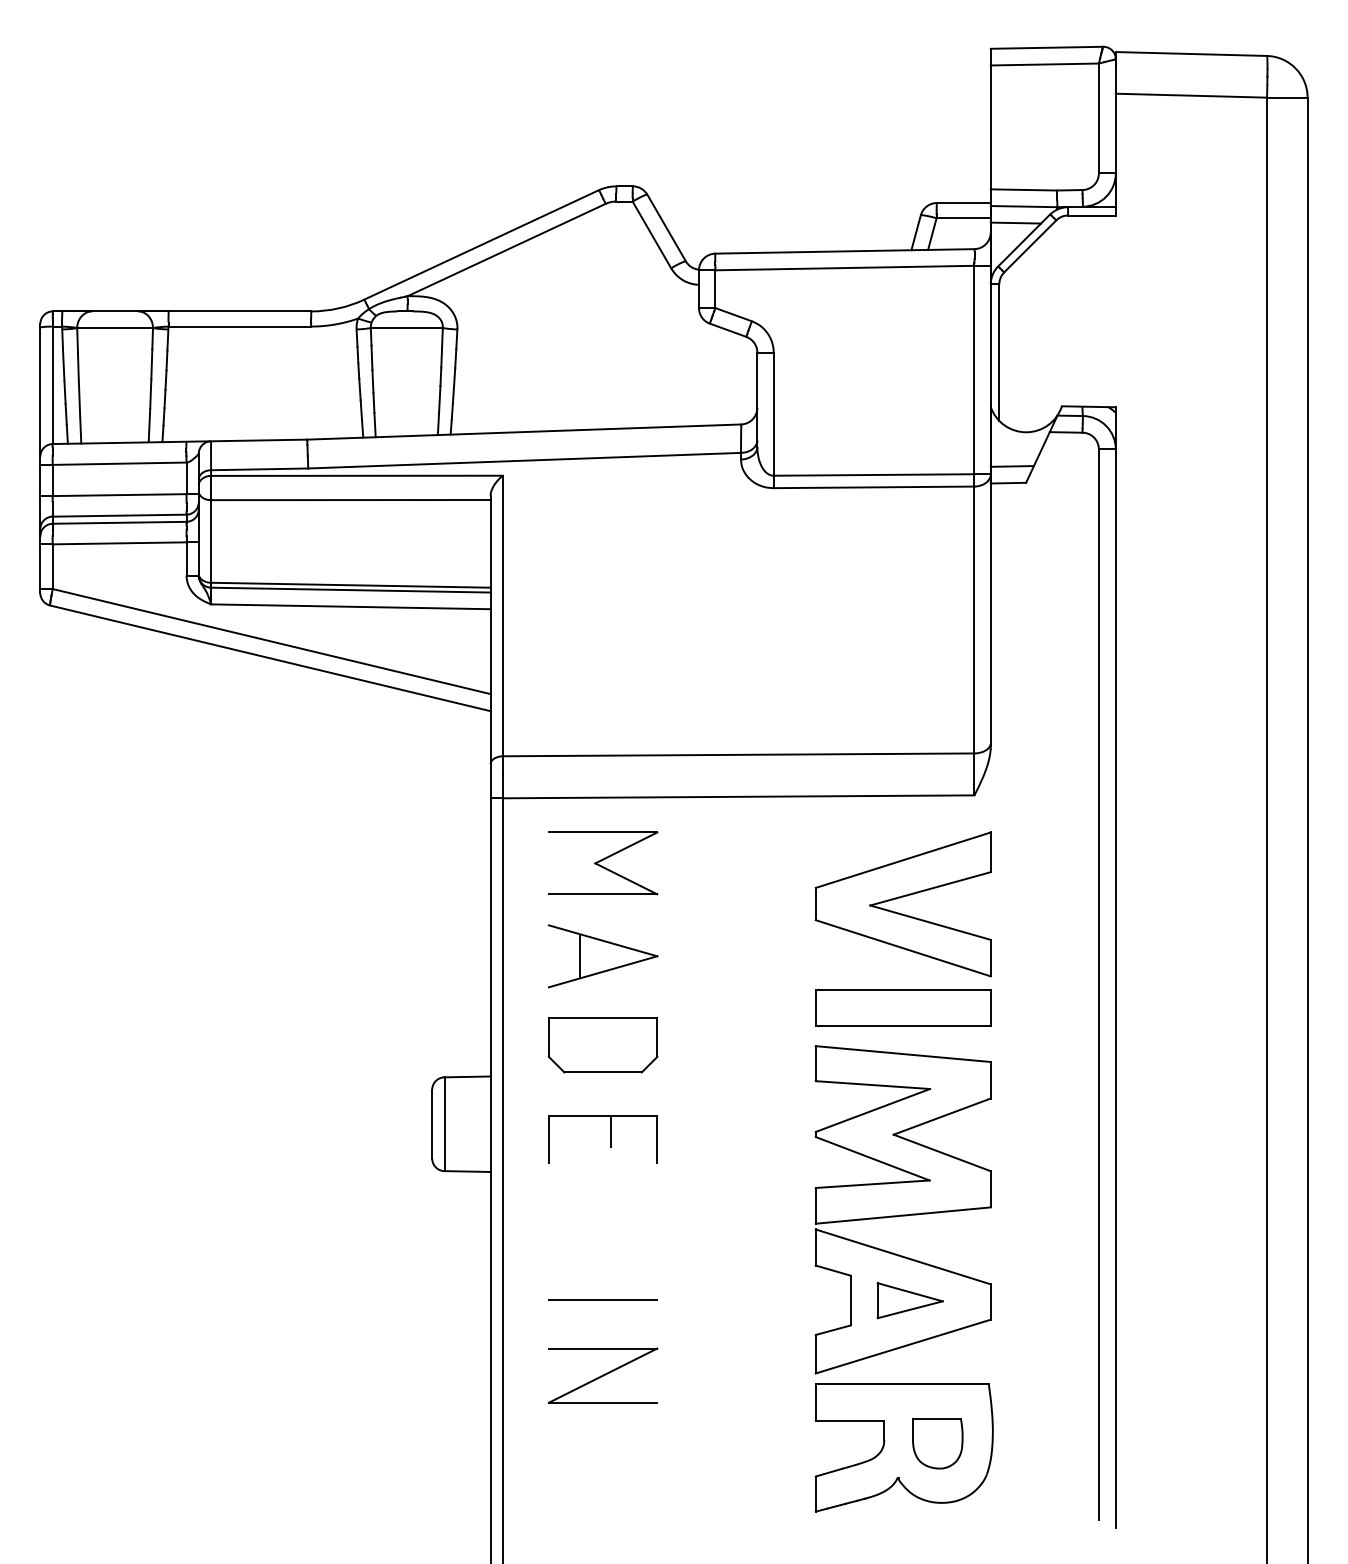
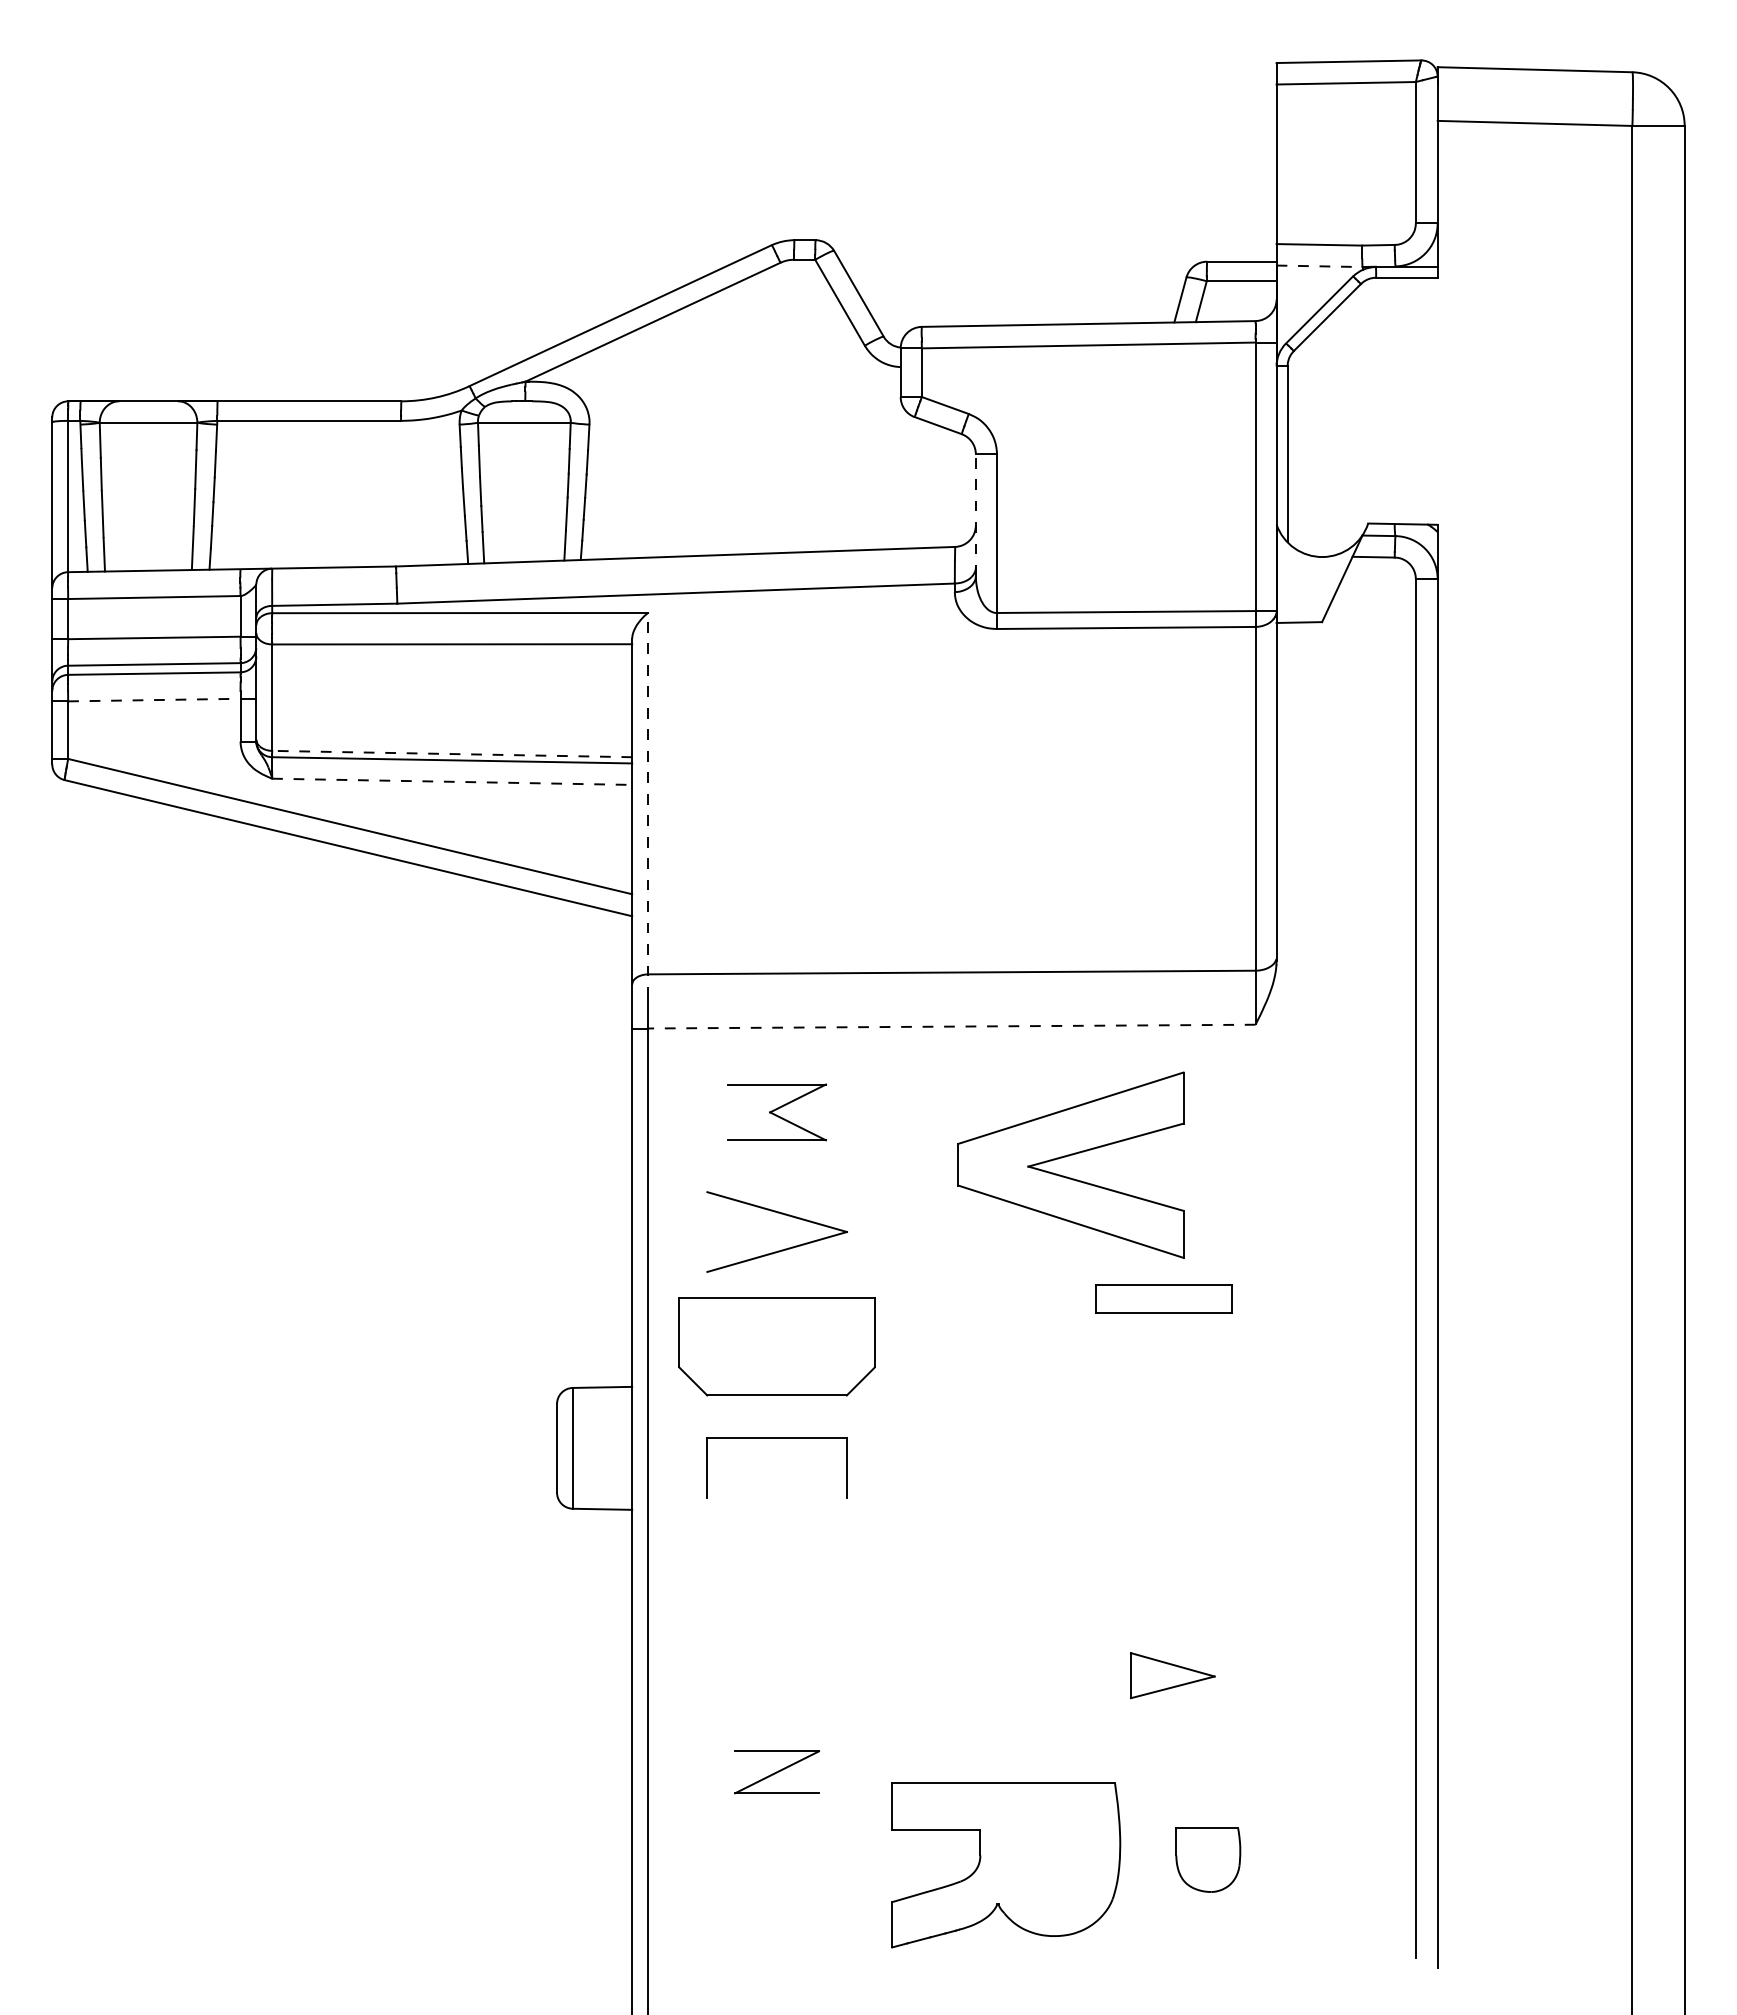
line: (1024, 206) -> (1319, 266), solid -> dashed
line: (1015, 223) -> (1308, 287), removed
line: (757, 400) -> (975, 515), solid -> dashed
line: (1012, 466) -> (1304, 600), removed
line: (119, 543) -> (154, 700), solid -> dashed
line: (350, 585) -> (451, 754), solid -> dashed
line: (351, 606) -> (452, 781), solid -> dashed
line: (503, 624) -> (648, 804), solid -> dashed
line: (738, 796) -> (951, 1026), solid -> dashed
part: (602, 863) -> (776, 1112), size x0.7
part: (902, 897) -> (1069, 1156), moved
line: (580, 955) -> (747, 1231), removed
part: (903, 1007) -> (1163, 1298), size x0.6
part: (603, 1045) -> (777, 1346), size x1.4
line: (611, 1132) -> (787, 1458), removed
part: (903, 1209) -> (1163, 1558), removed
line: (603, 1299) -> (777, 1674), removed
part: (602, 1375) -> (776, 1772), size x0.6
part: (904, 1448) -> (1006, 1865), moved

